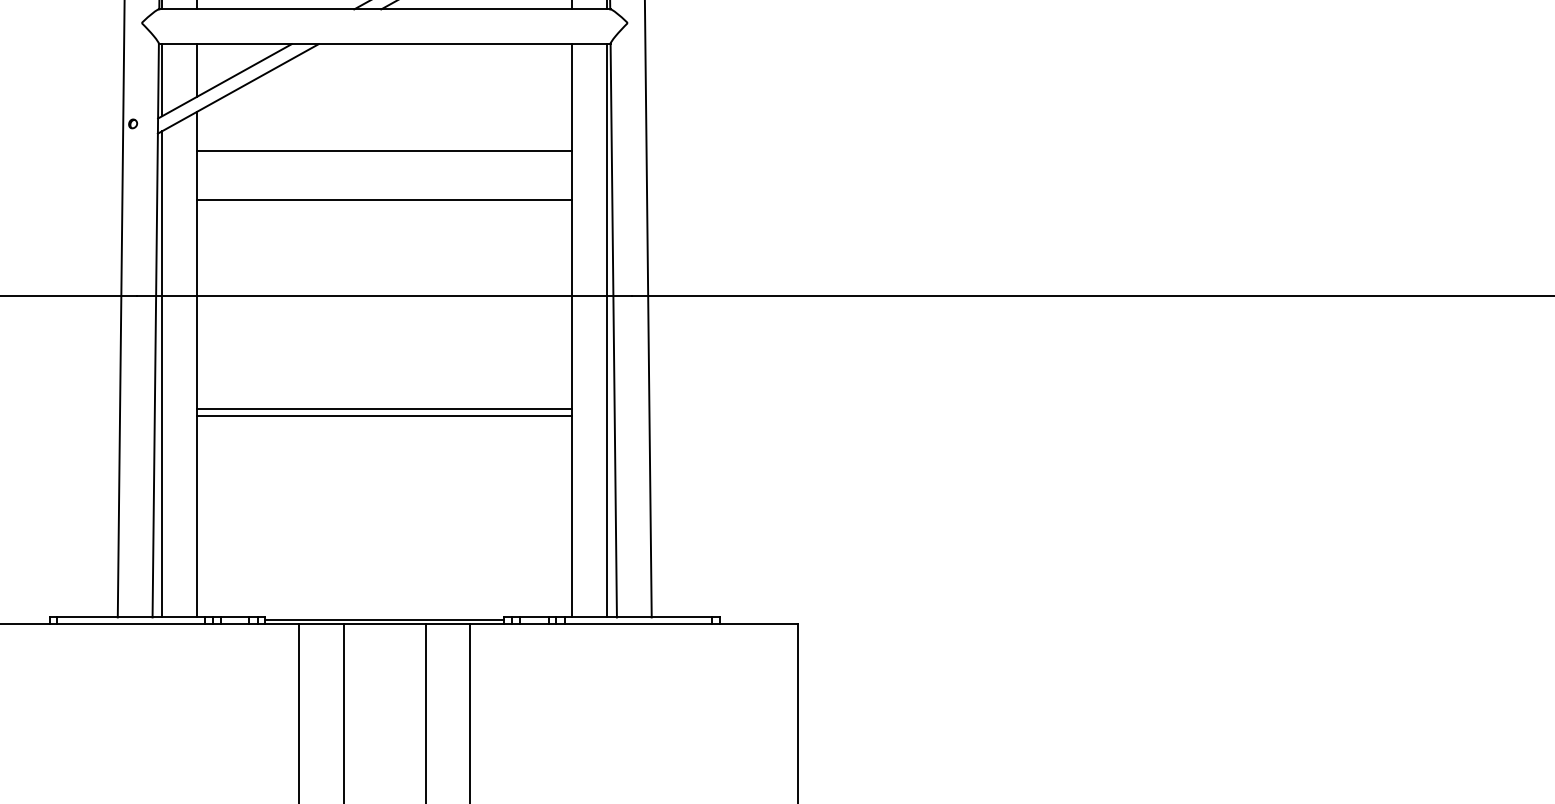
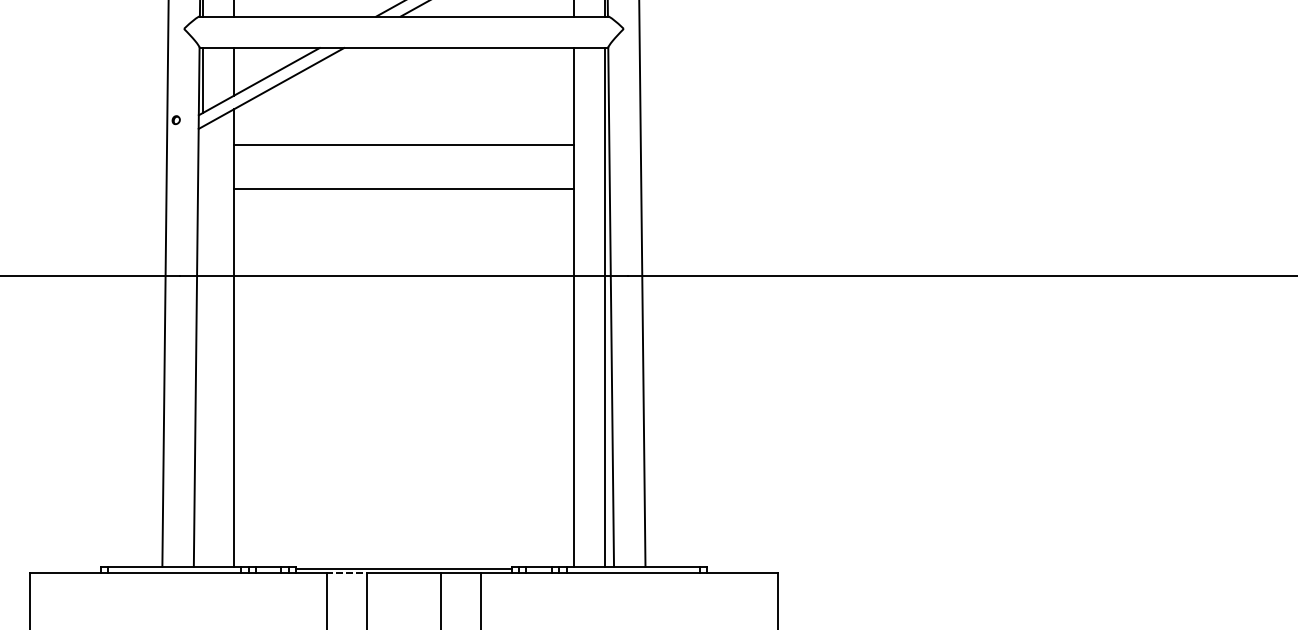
line: (162, 374) -> (202, 346), removed
line: (384, 409) -> (403, 378), removed
line: (384, 415) -> (403, 384), removed
line: (321, 624) -> (346, 573), solid -> dashed

